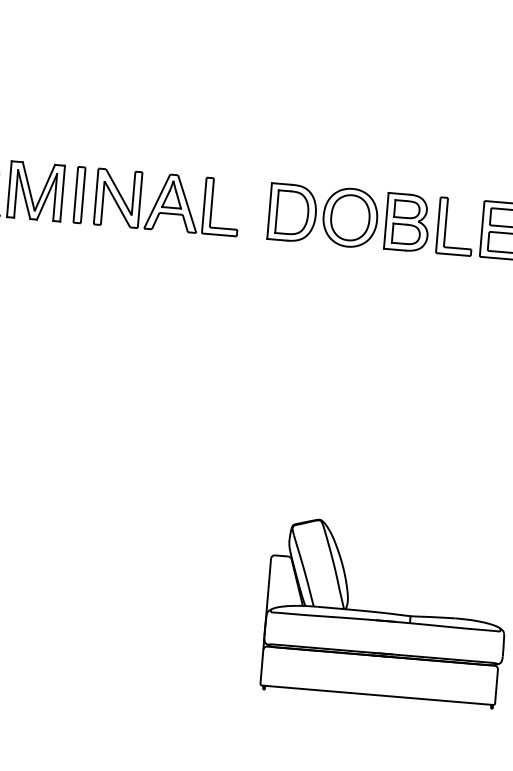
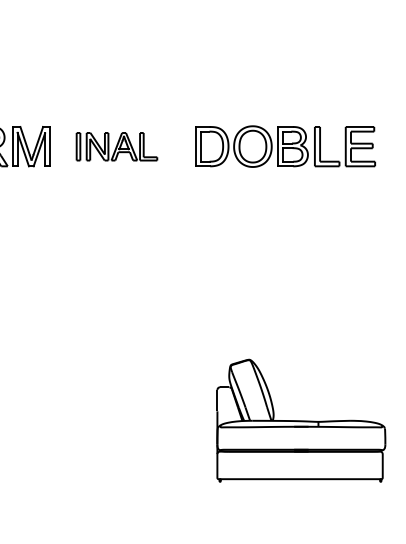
part: (156, 201) -> (116, 146), size x0.7

